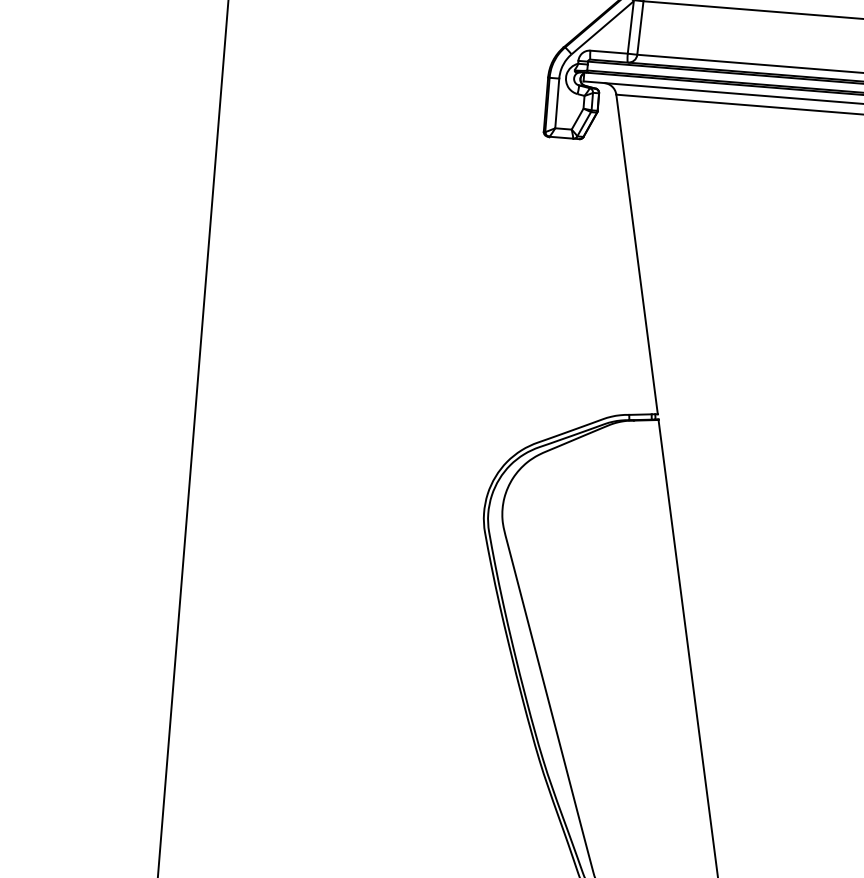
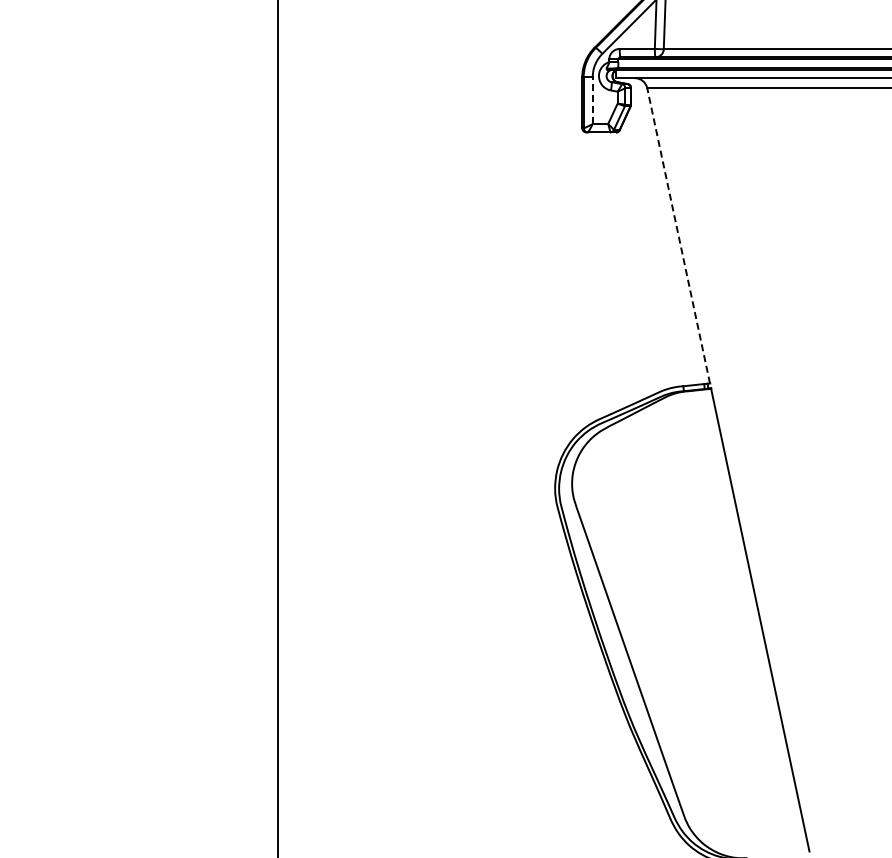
line: (557, 103) -> (592, 100), solid -> dashed
line: (636, 254) -> (678, 235), solid -> dashed

